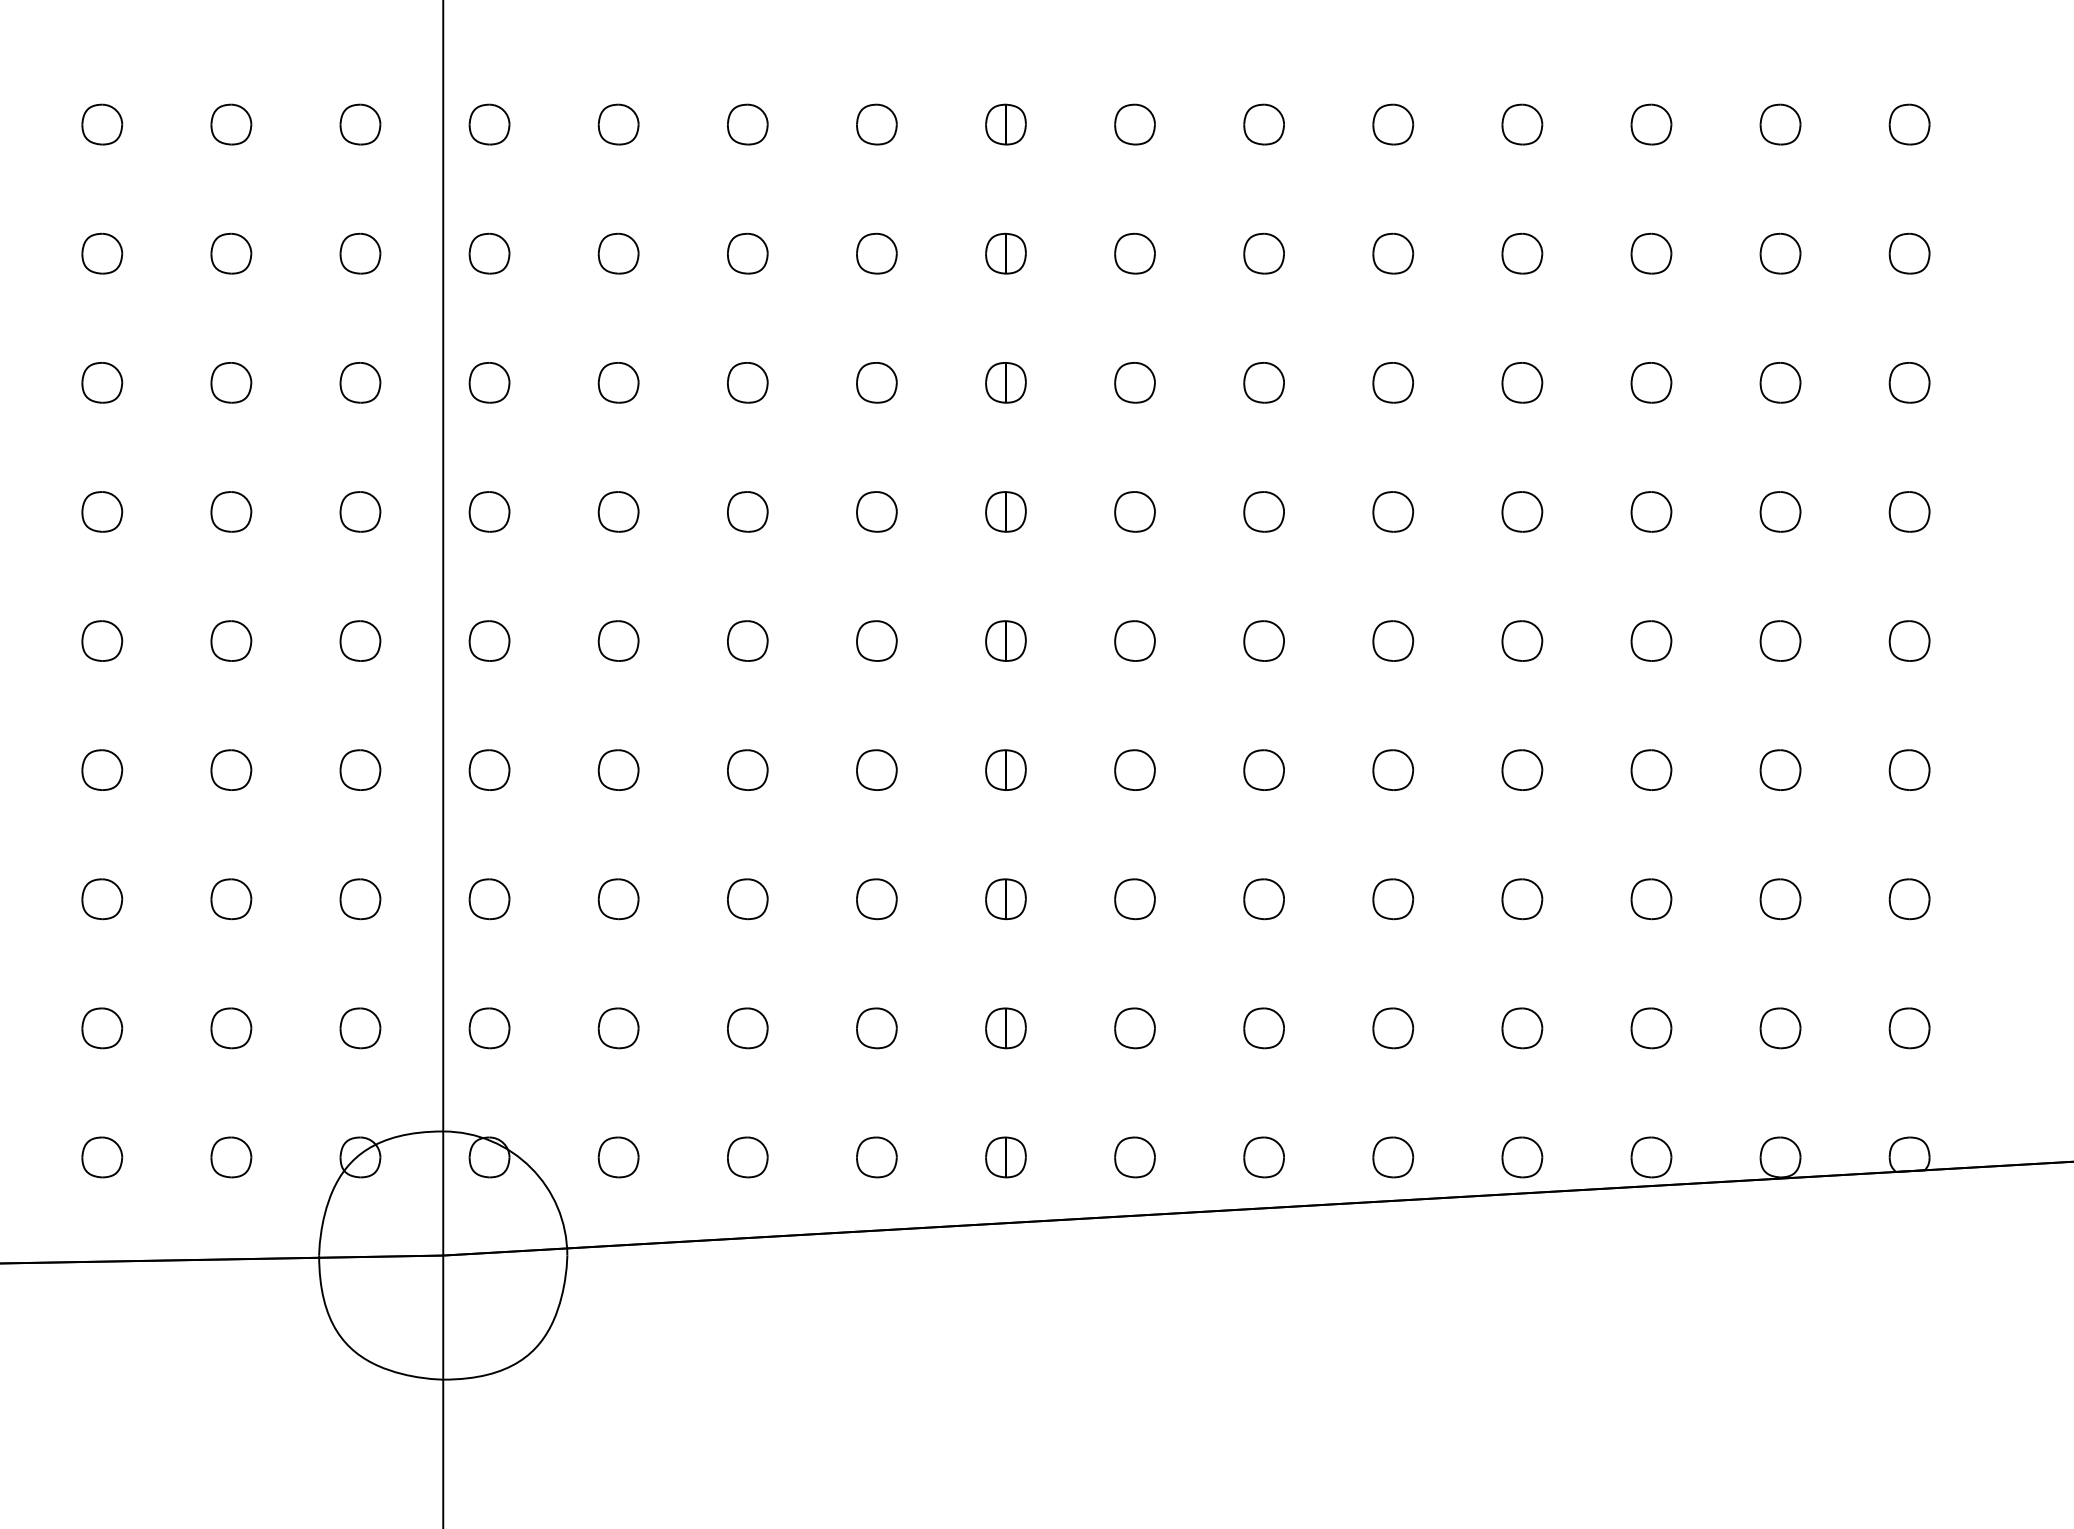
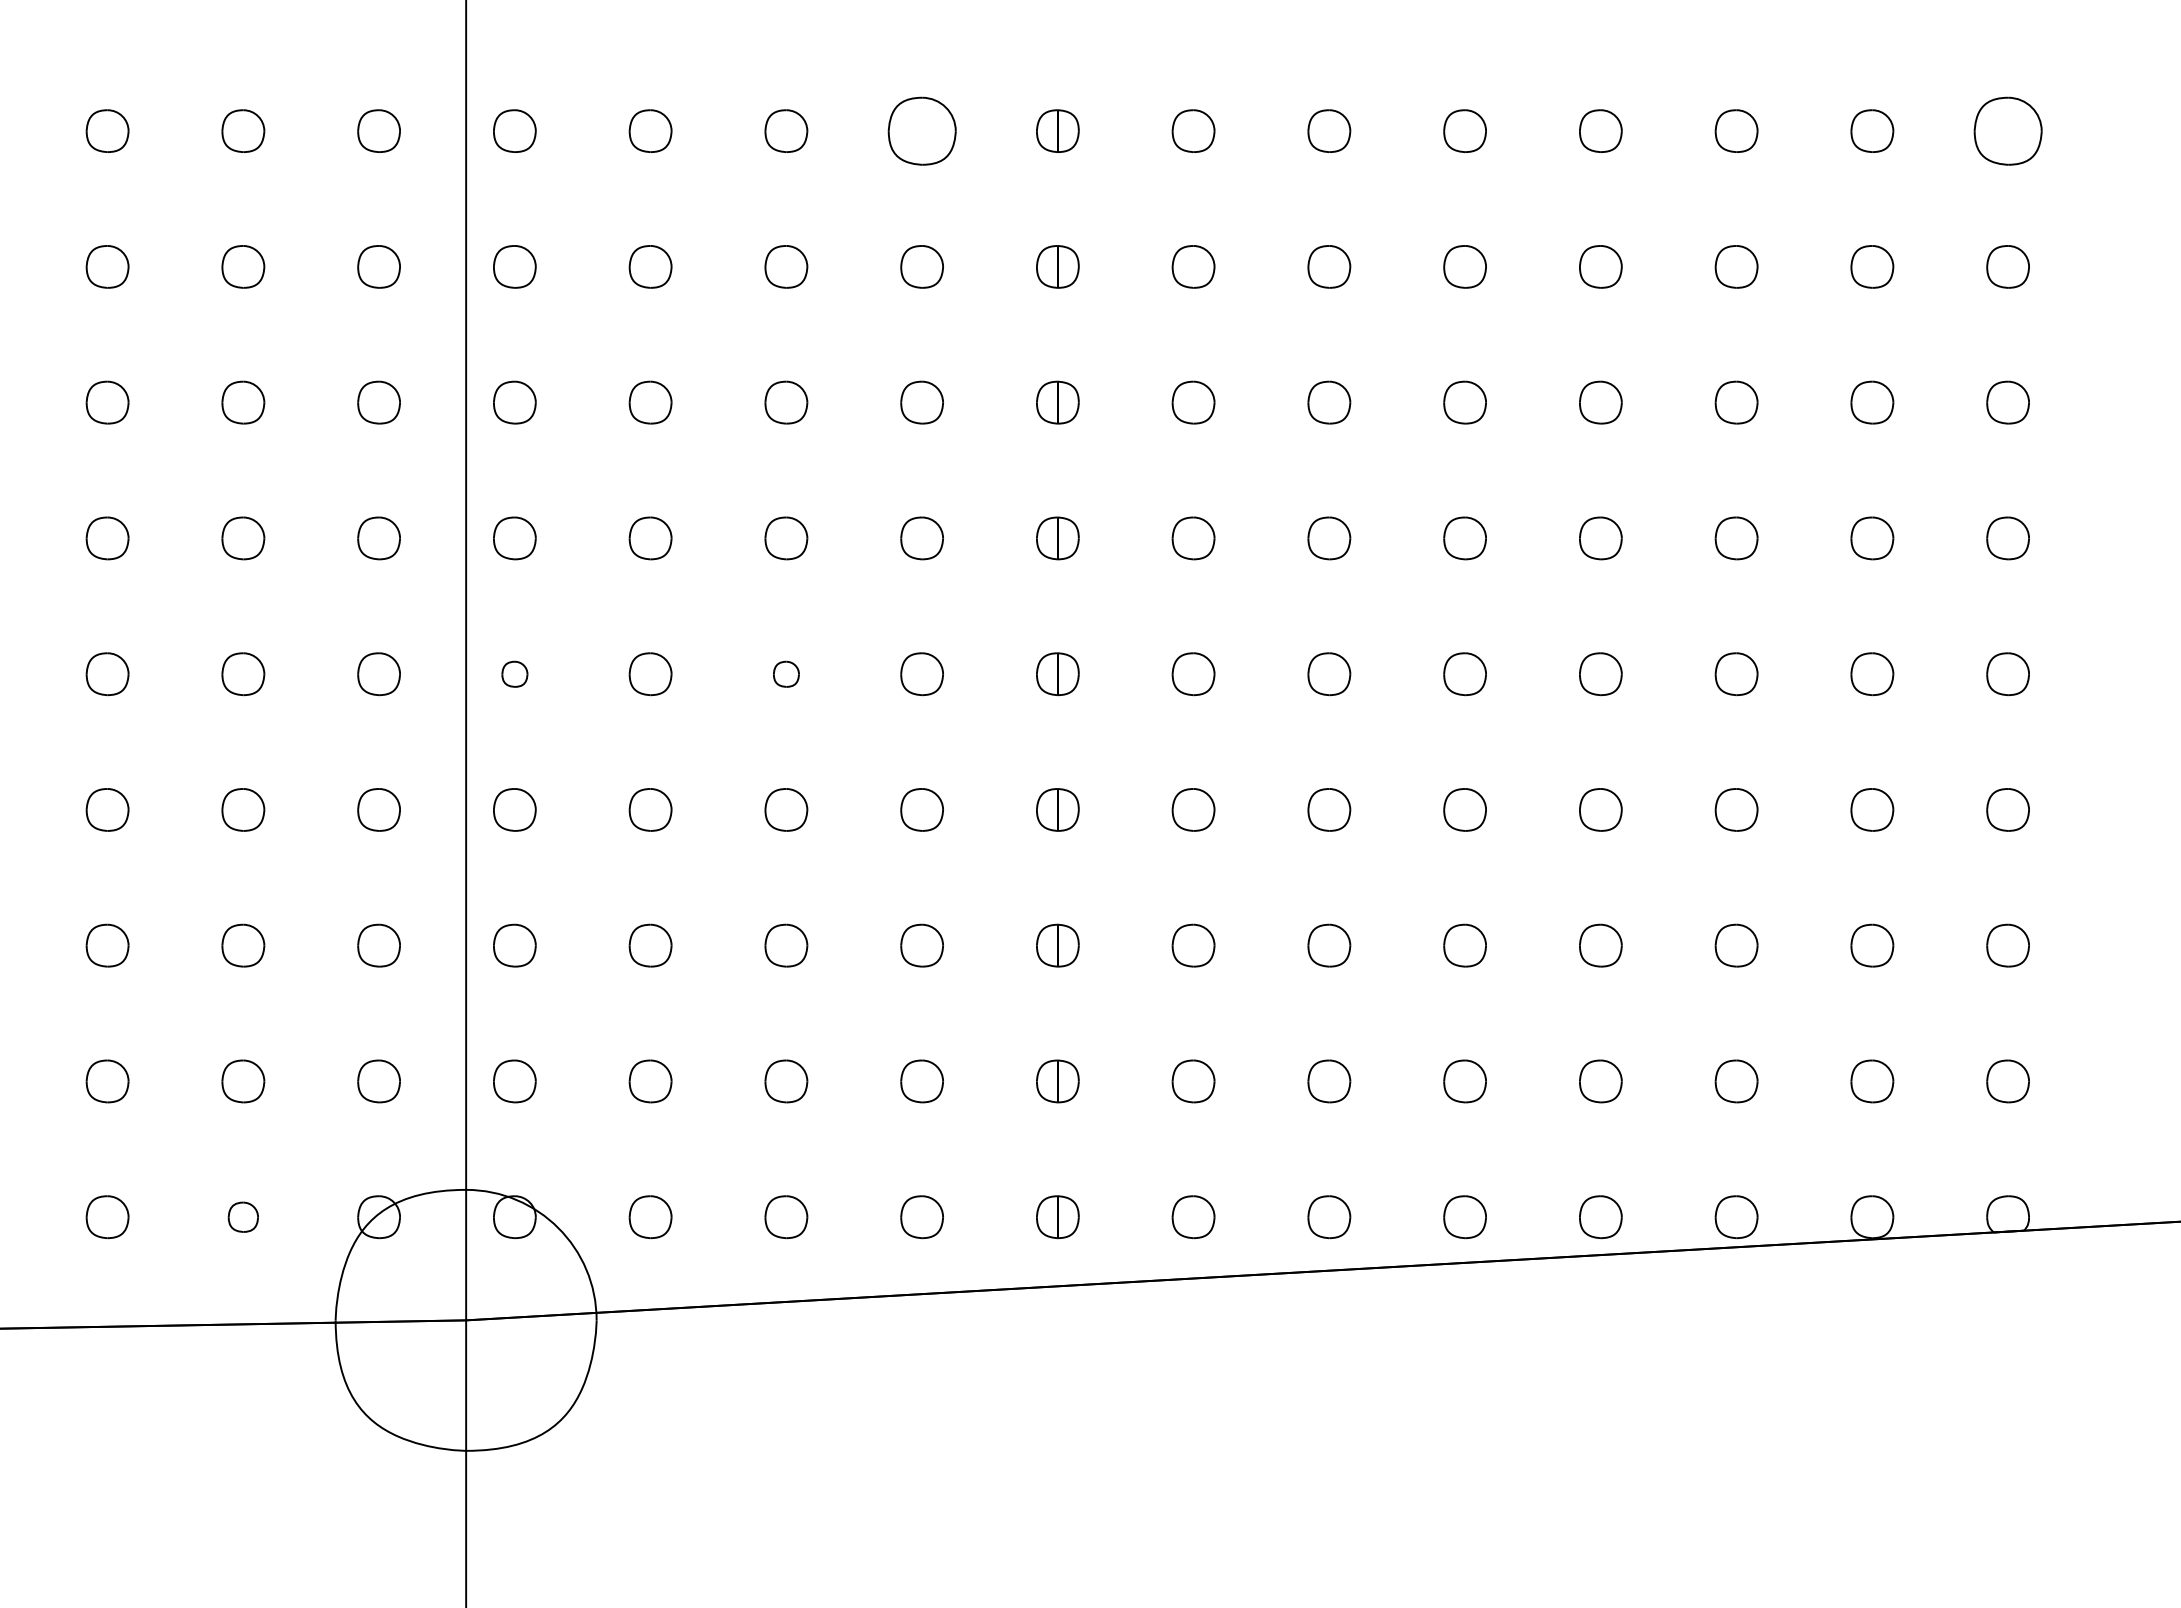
part: (876, 124) -> (921, 130), size x1.6
part: (1909, 124) -> (2007, 130), size x1.6
part: (489, 641) -> (514, 674), size x0.6
part: (747, 641) -> (786, 674), size x0.6
part: (231, 1157) -> (243, 1217), size x0.7

